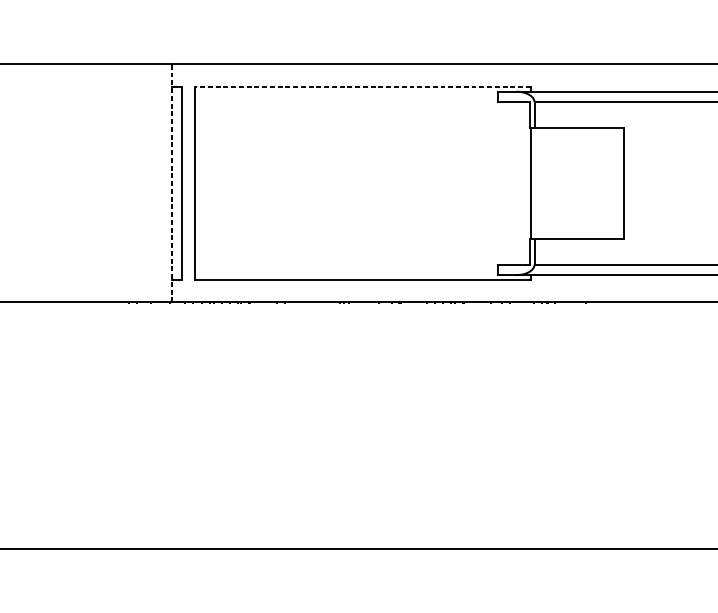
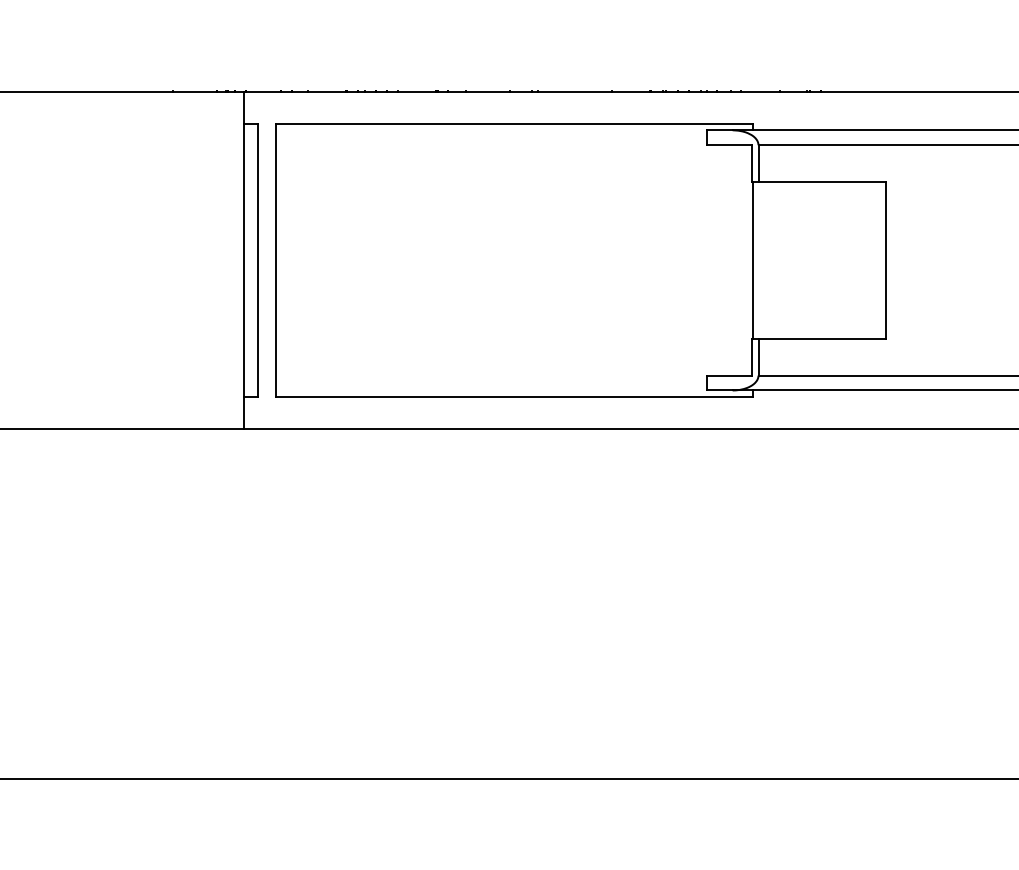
line: (362, 86) -> (514, 123), dashed -> solid
line: (172, 183) -> (244, 260), dashed -> solid

